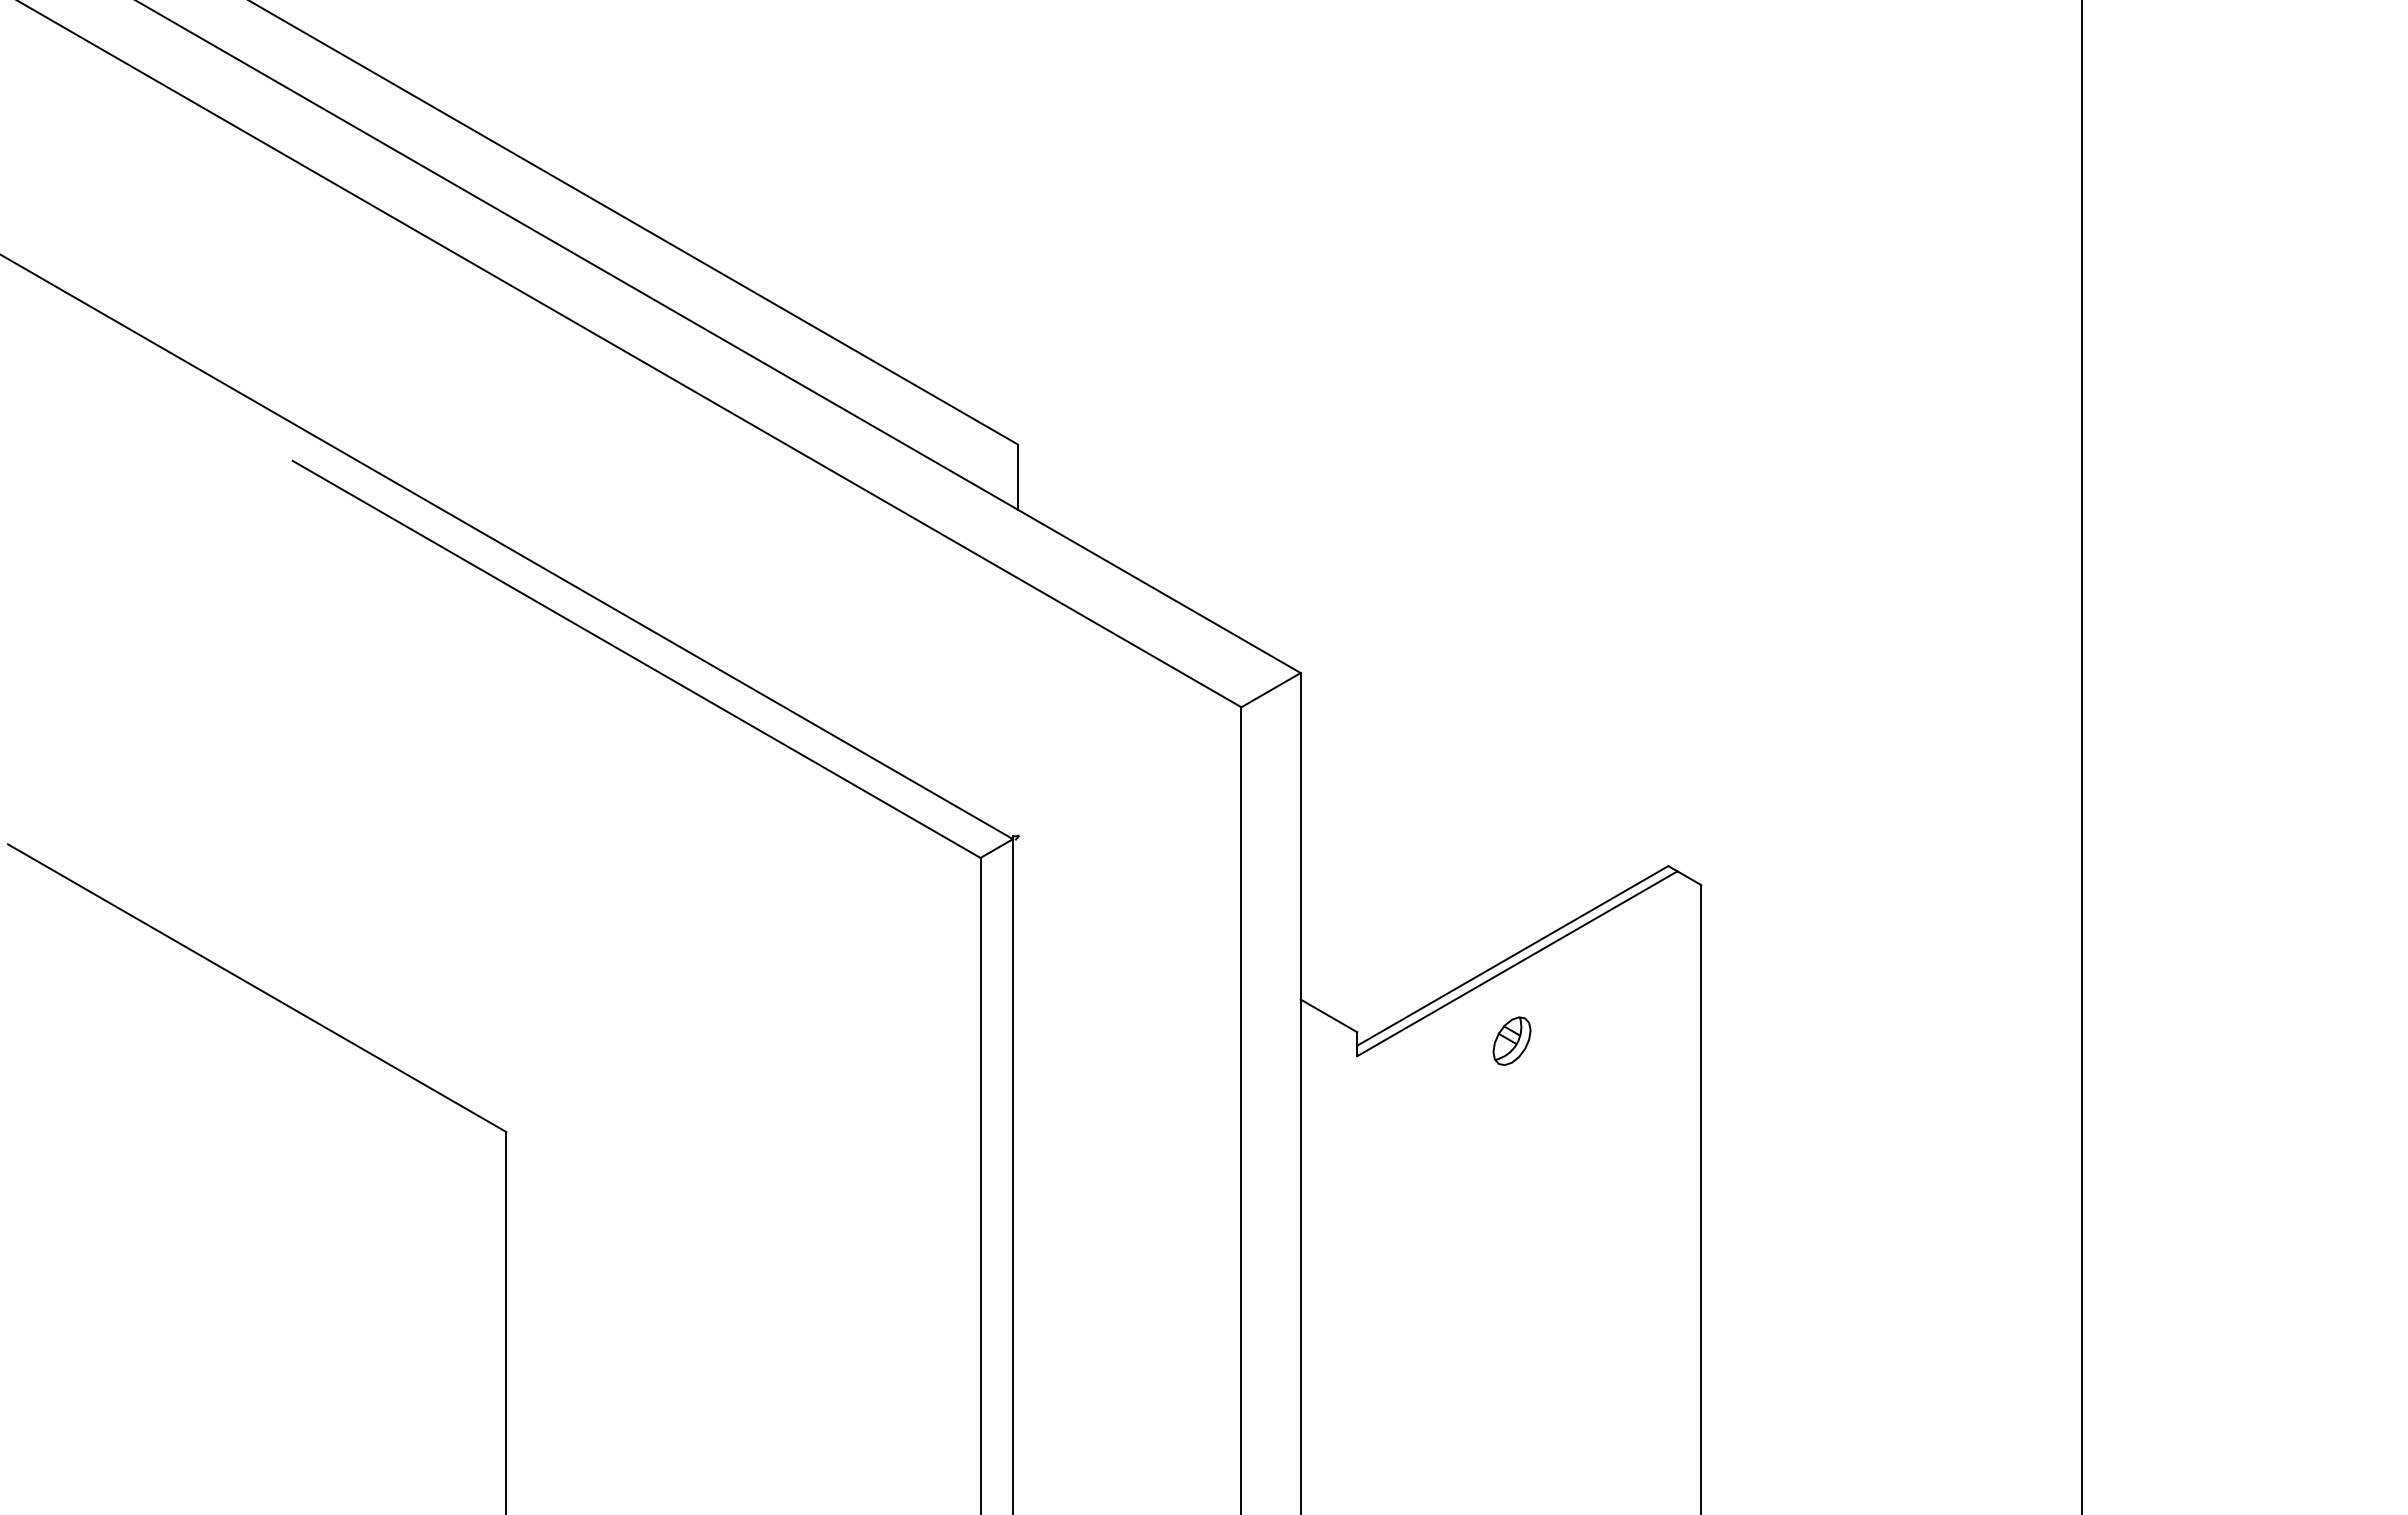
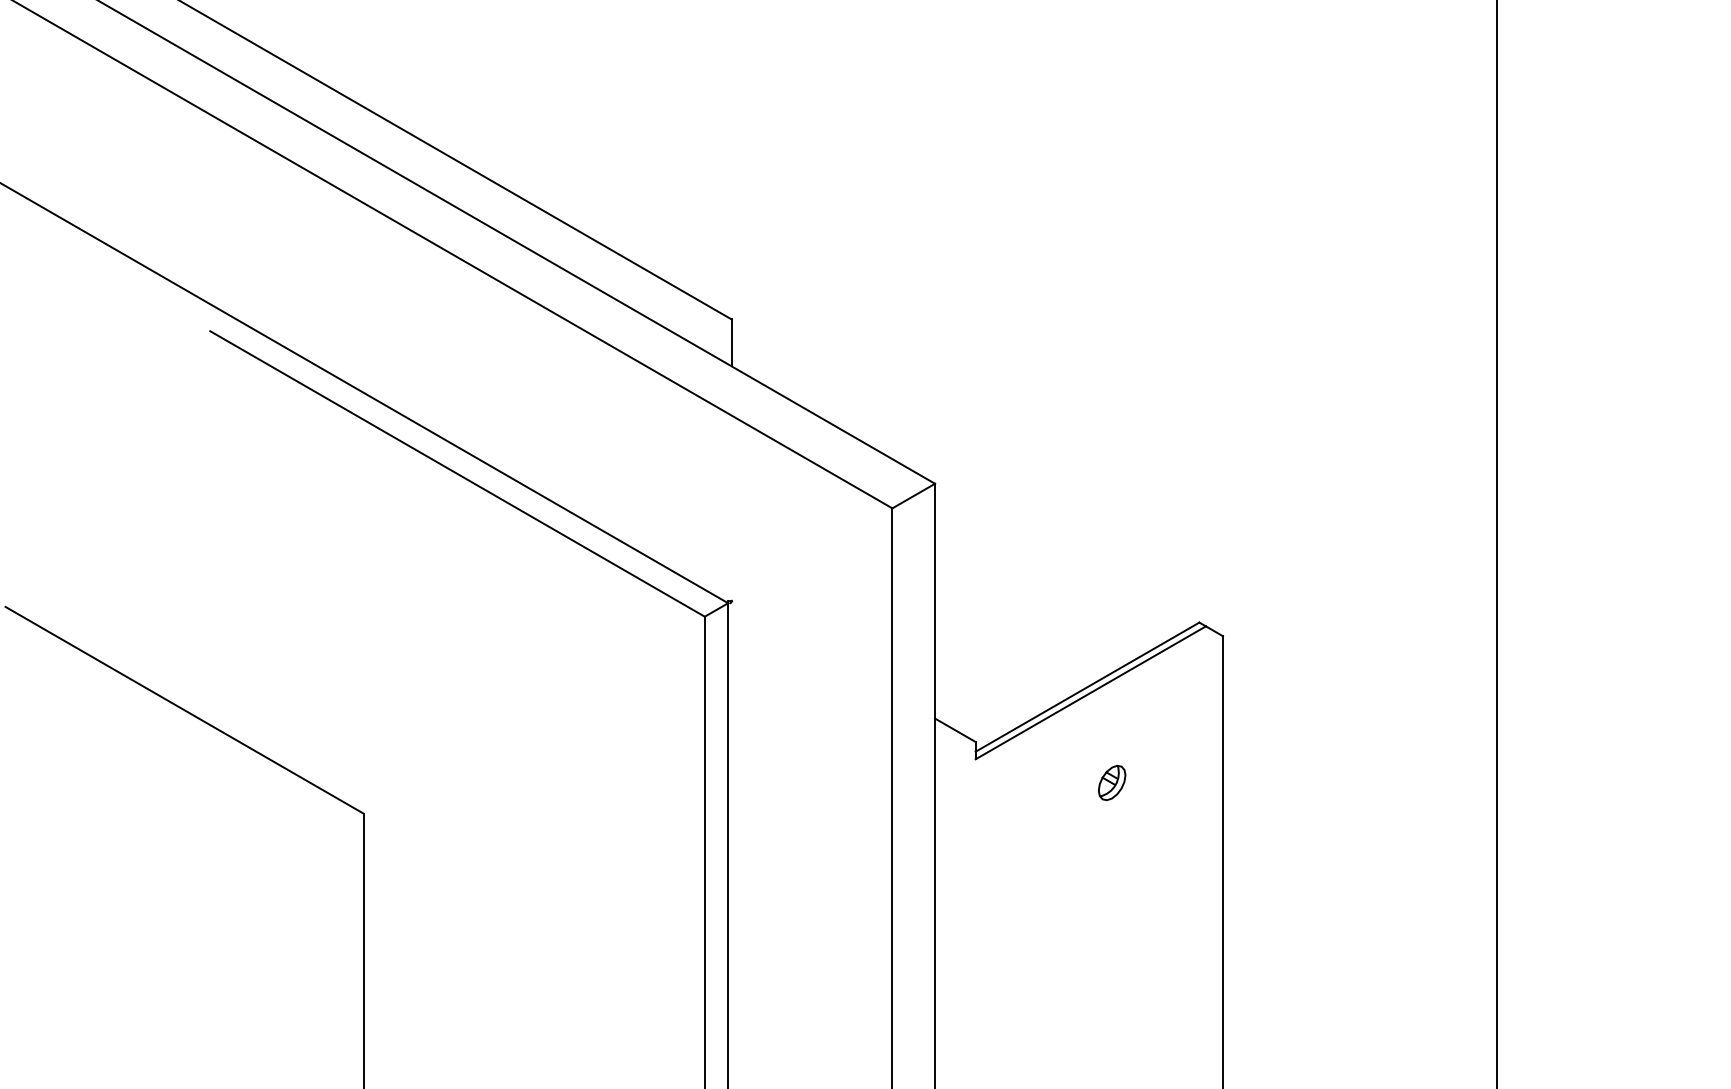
part: (1511, 1040) -> (1111, 782), moved

